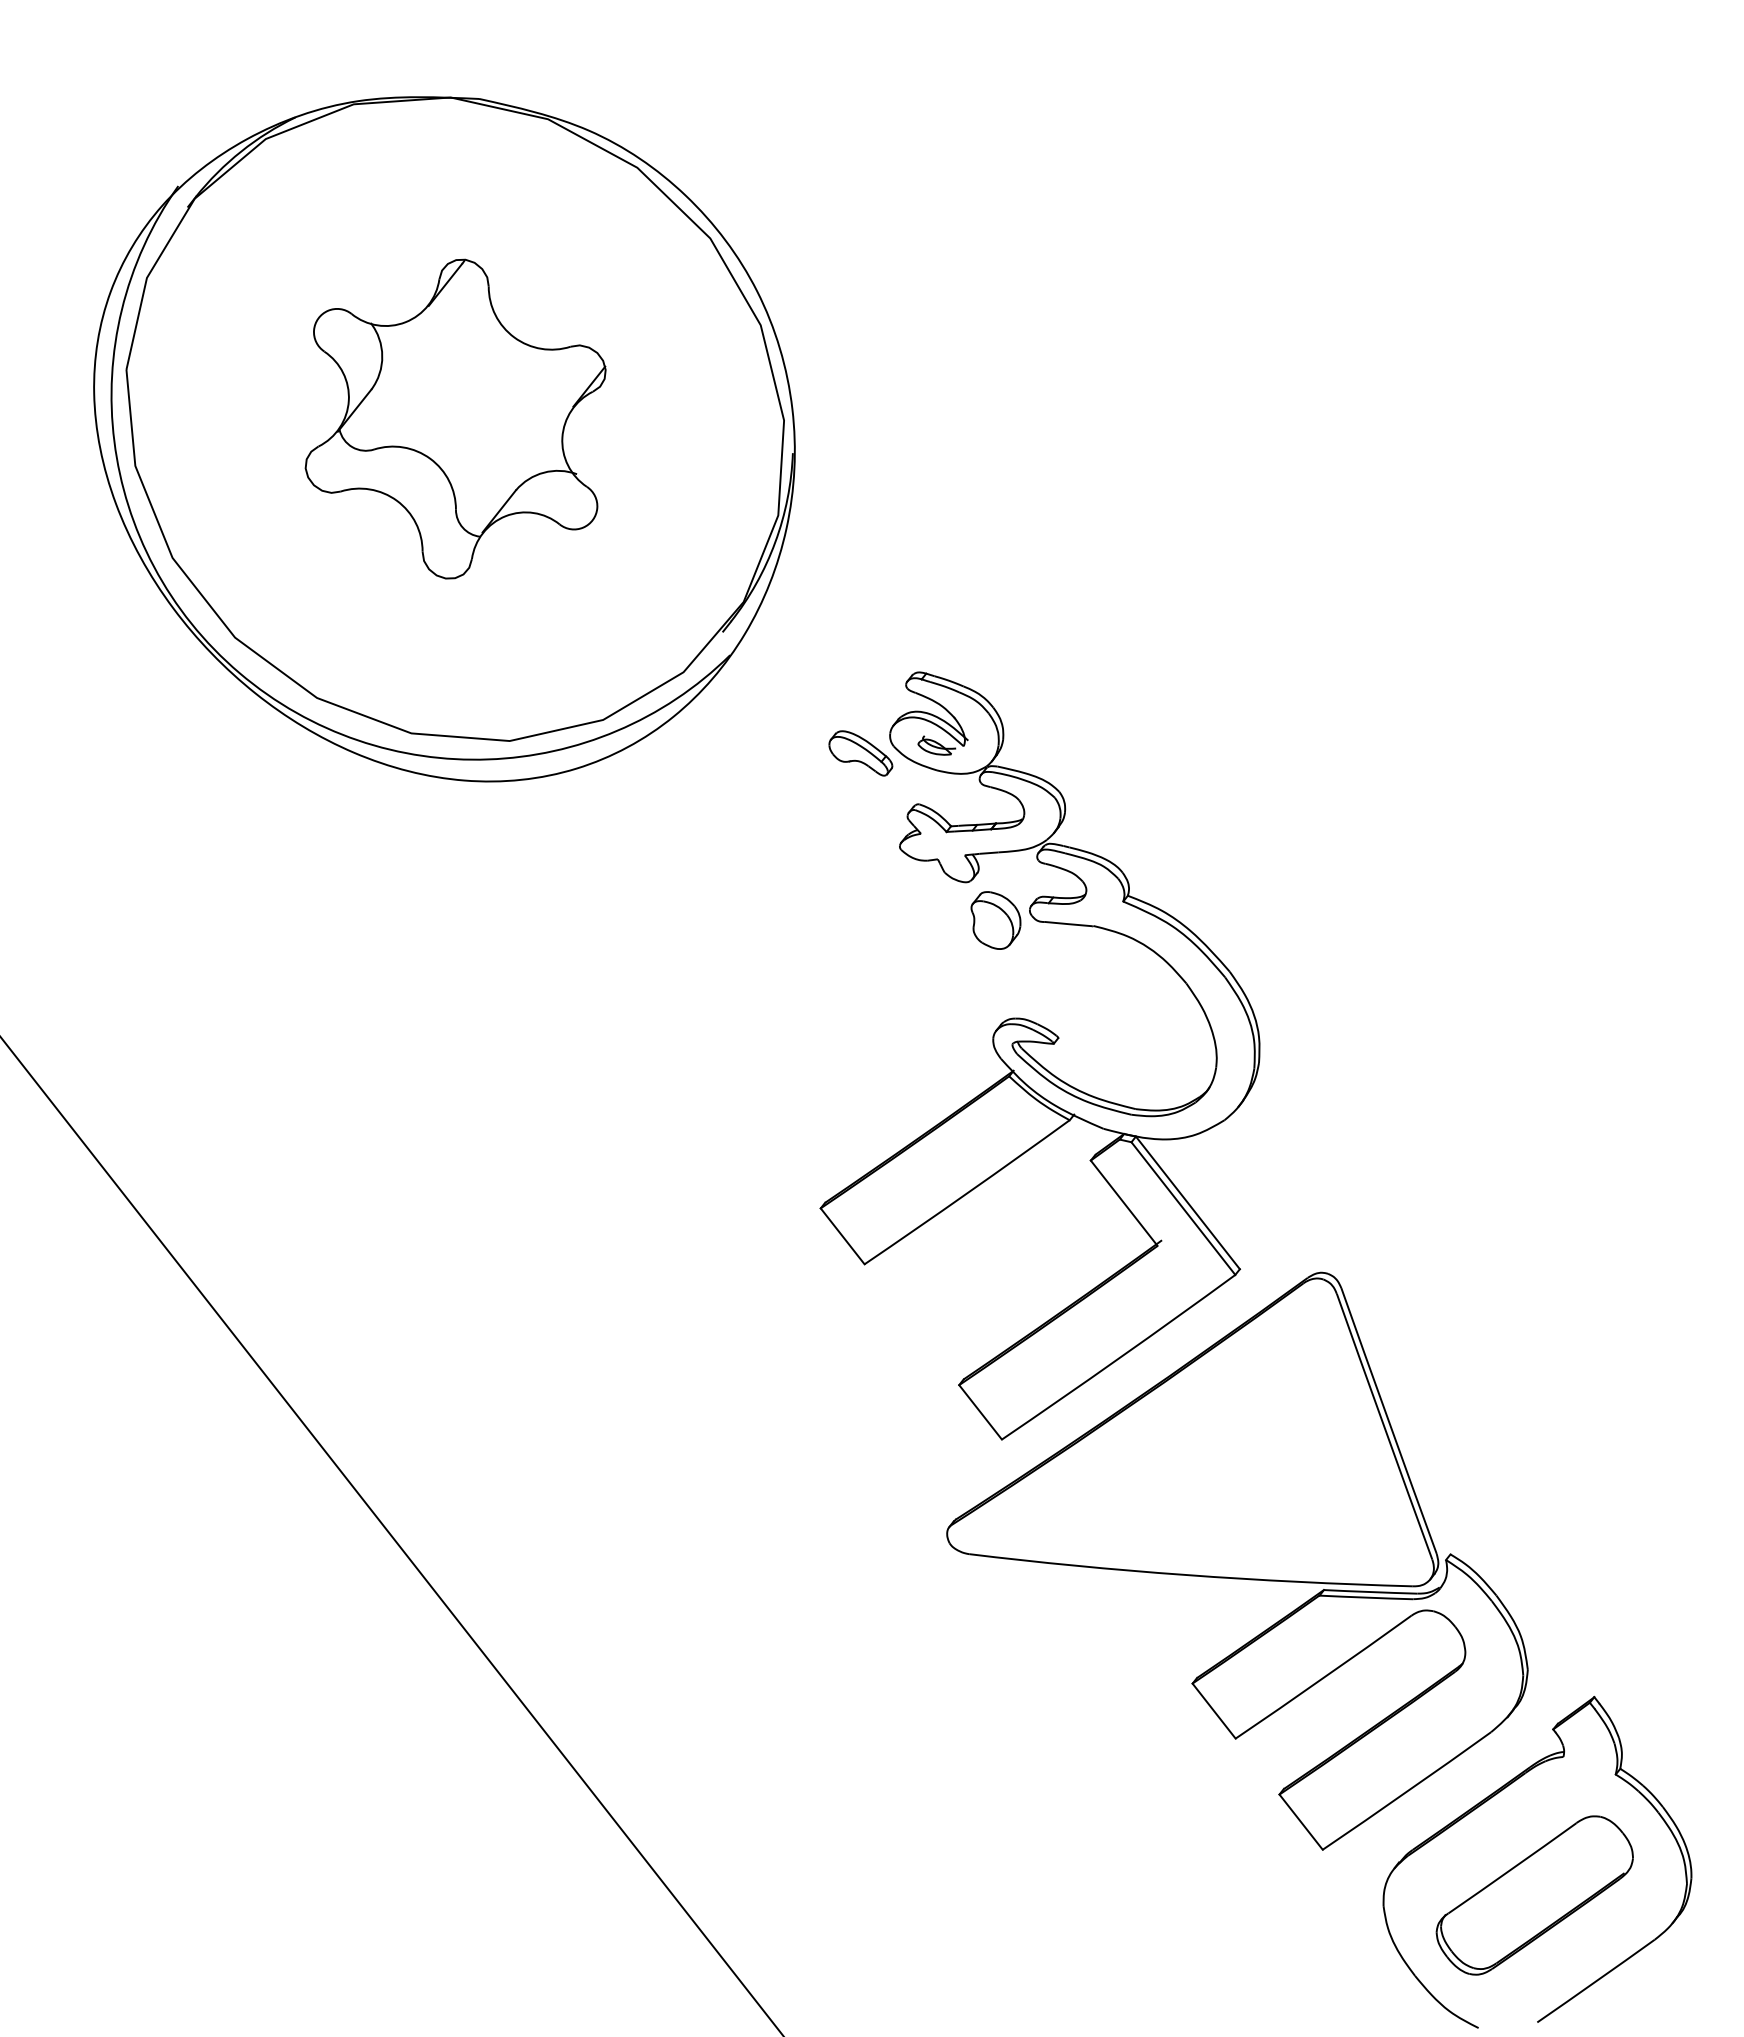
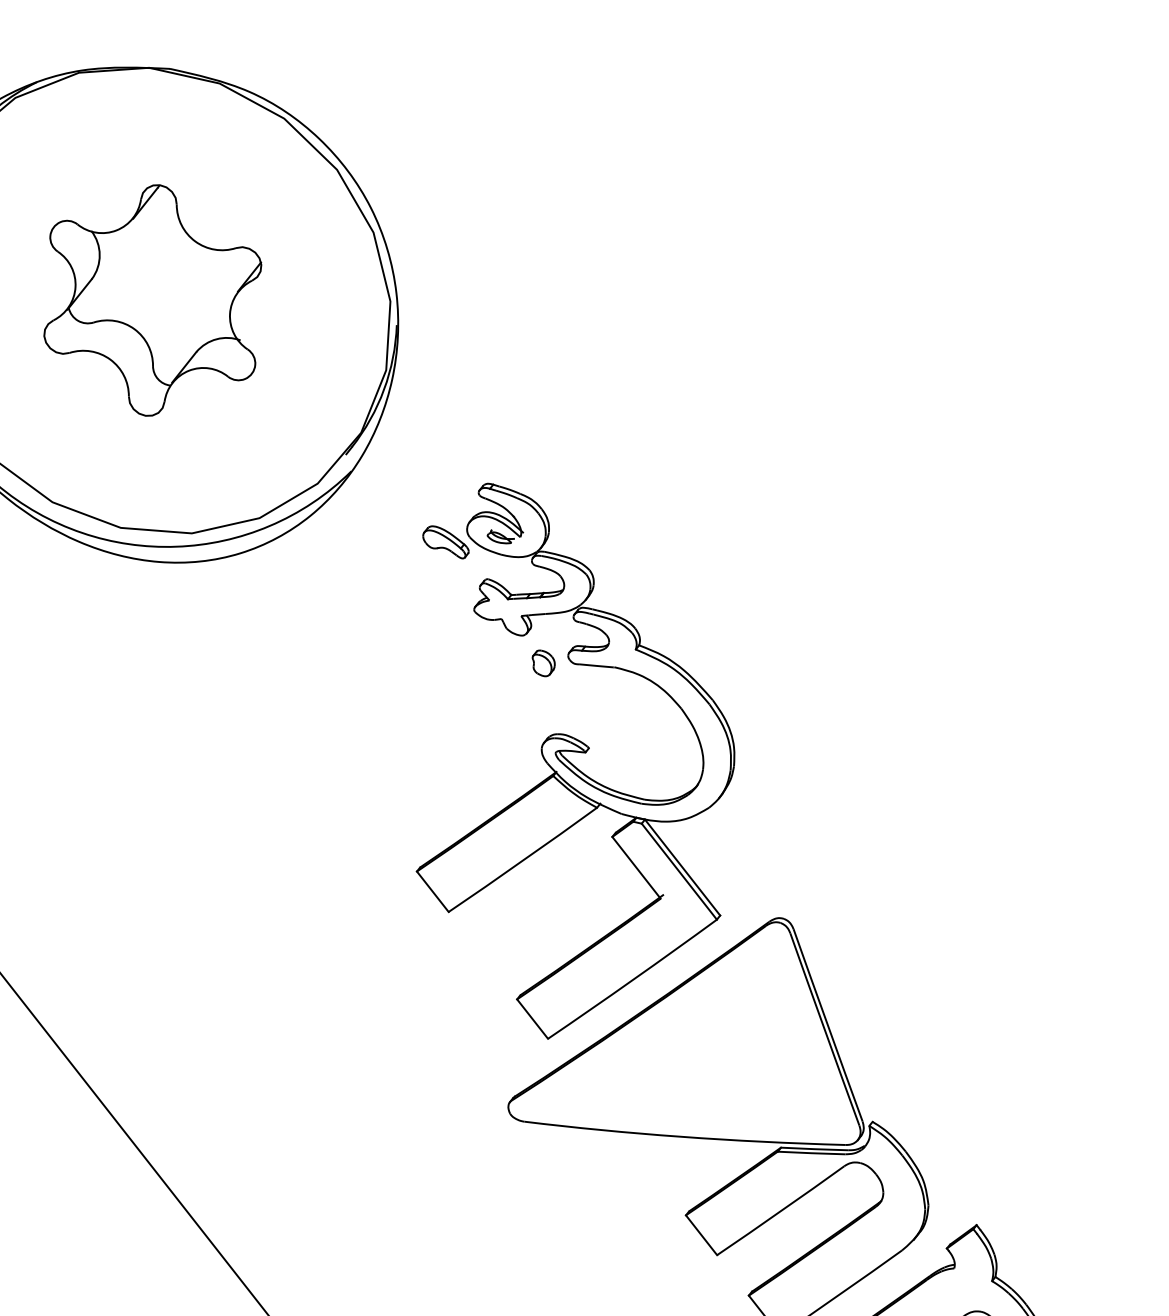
part: (995, 920) -> (543, 663), size x0.62

